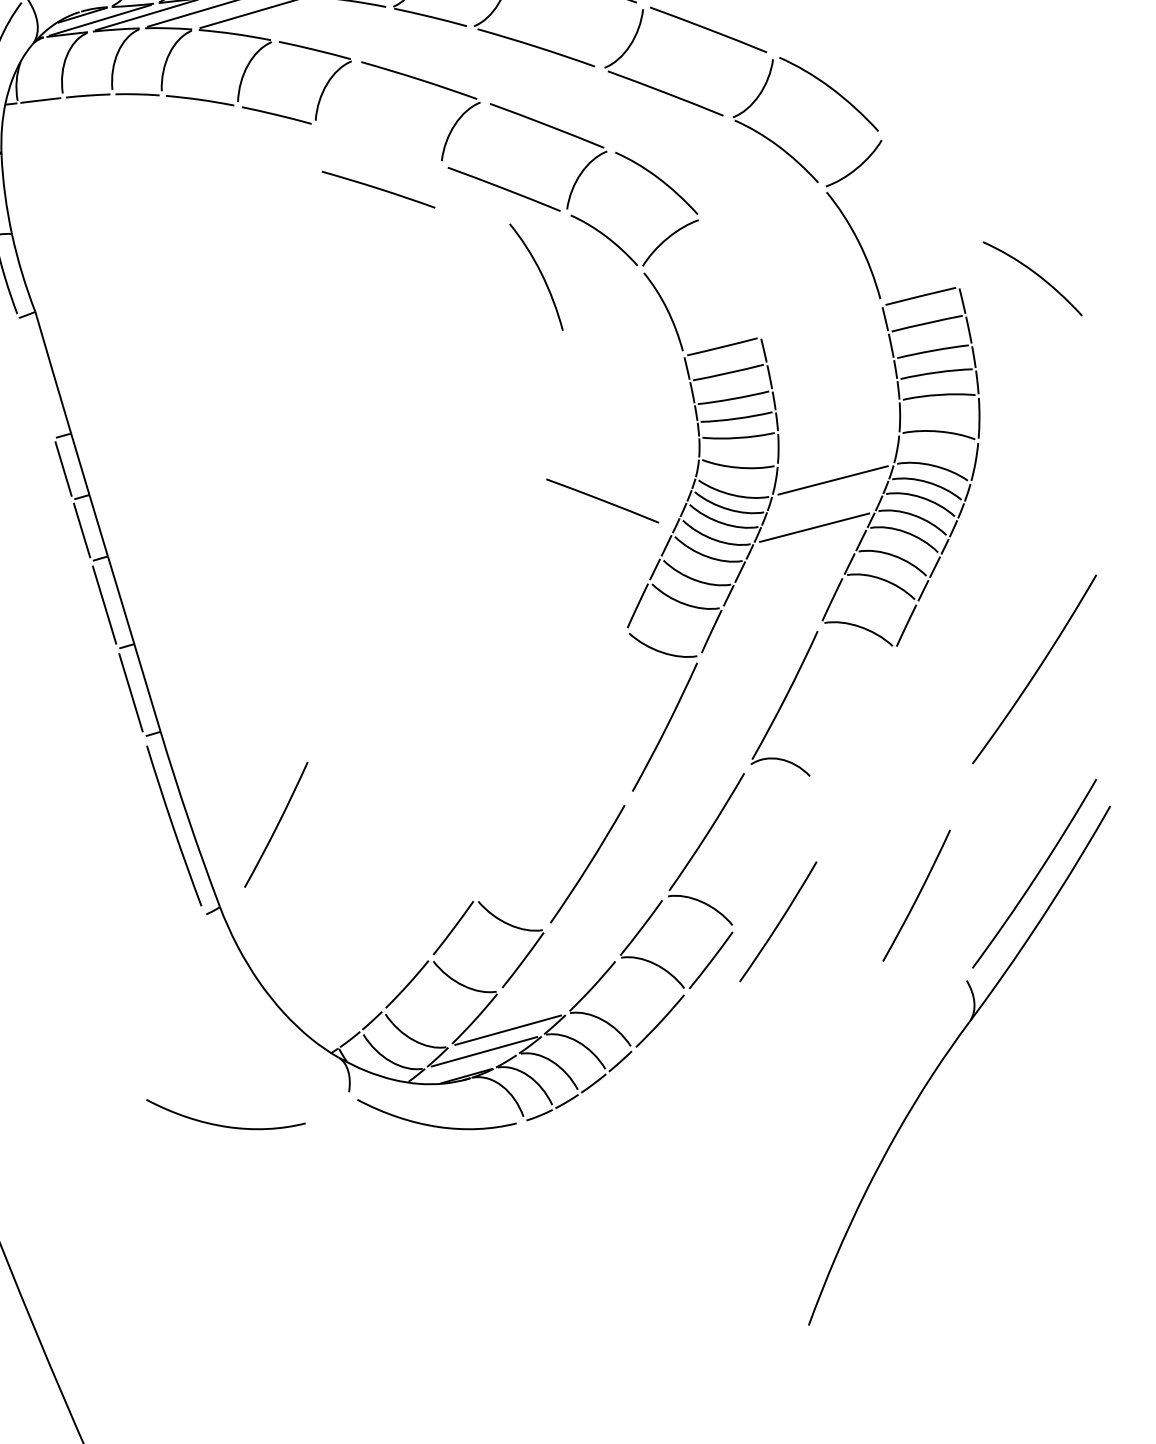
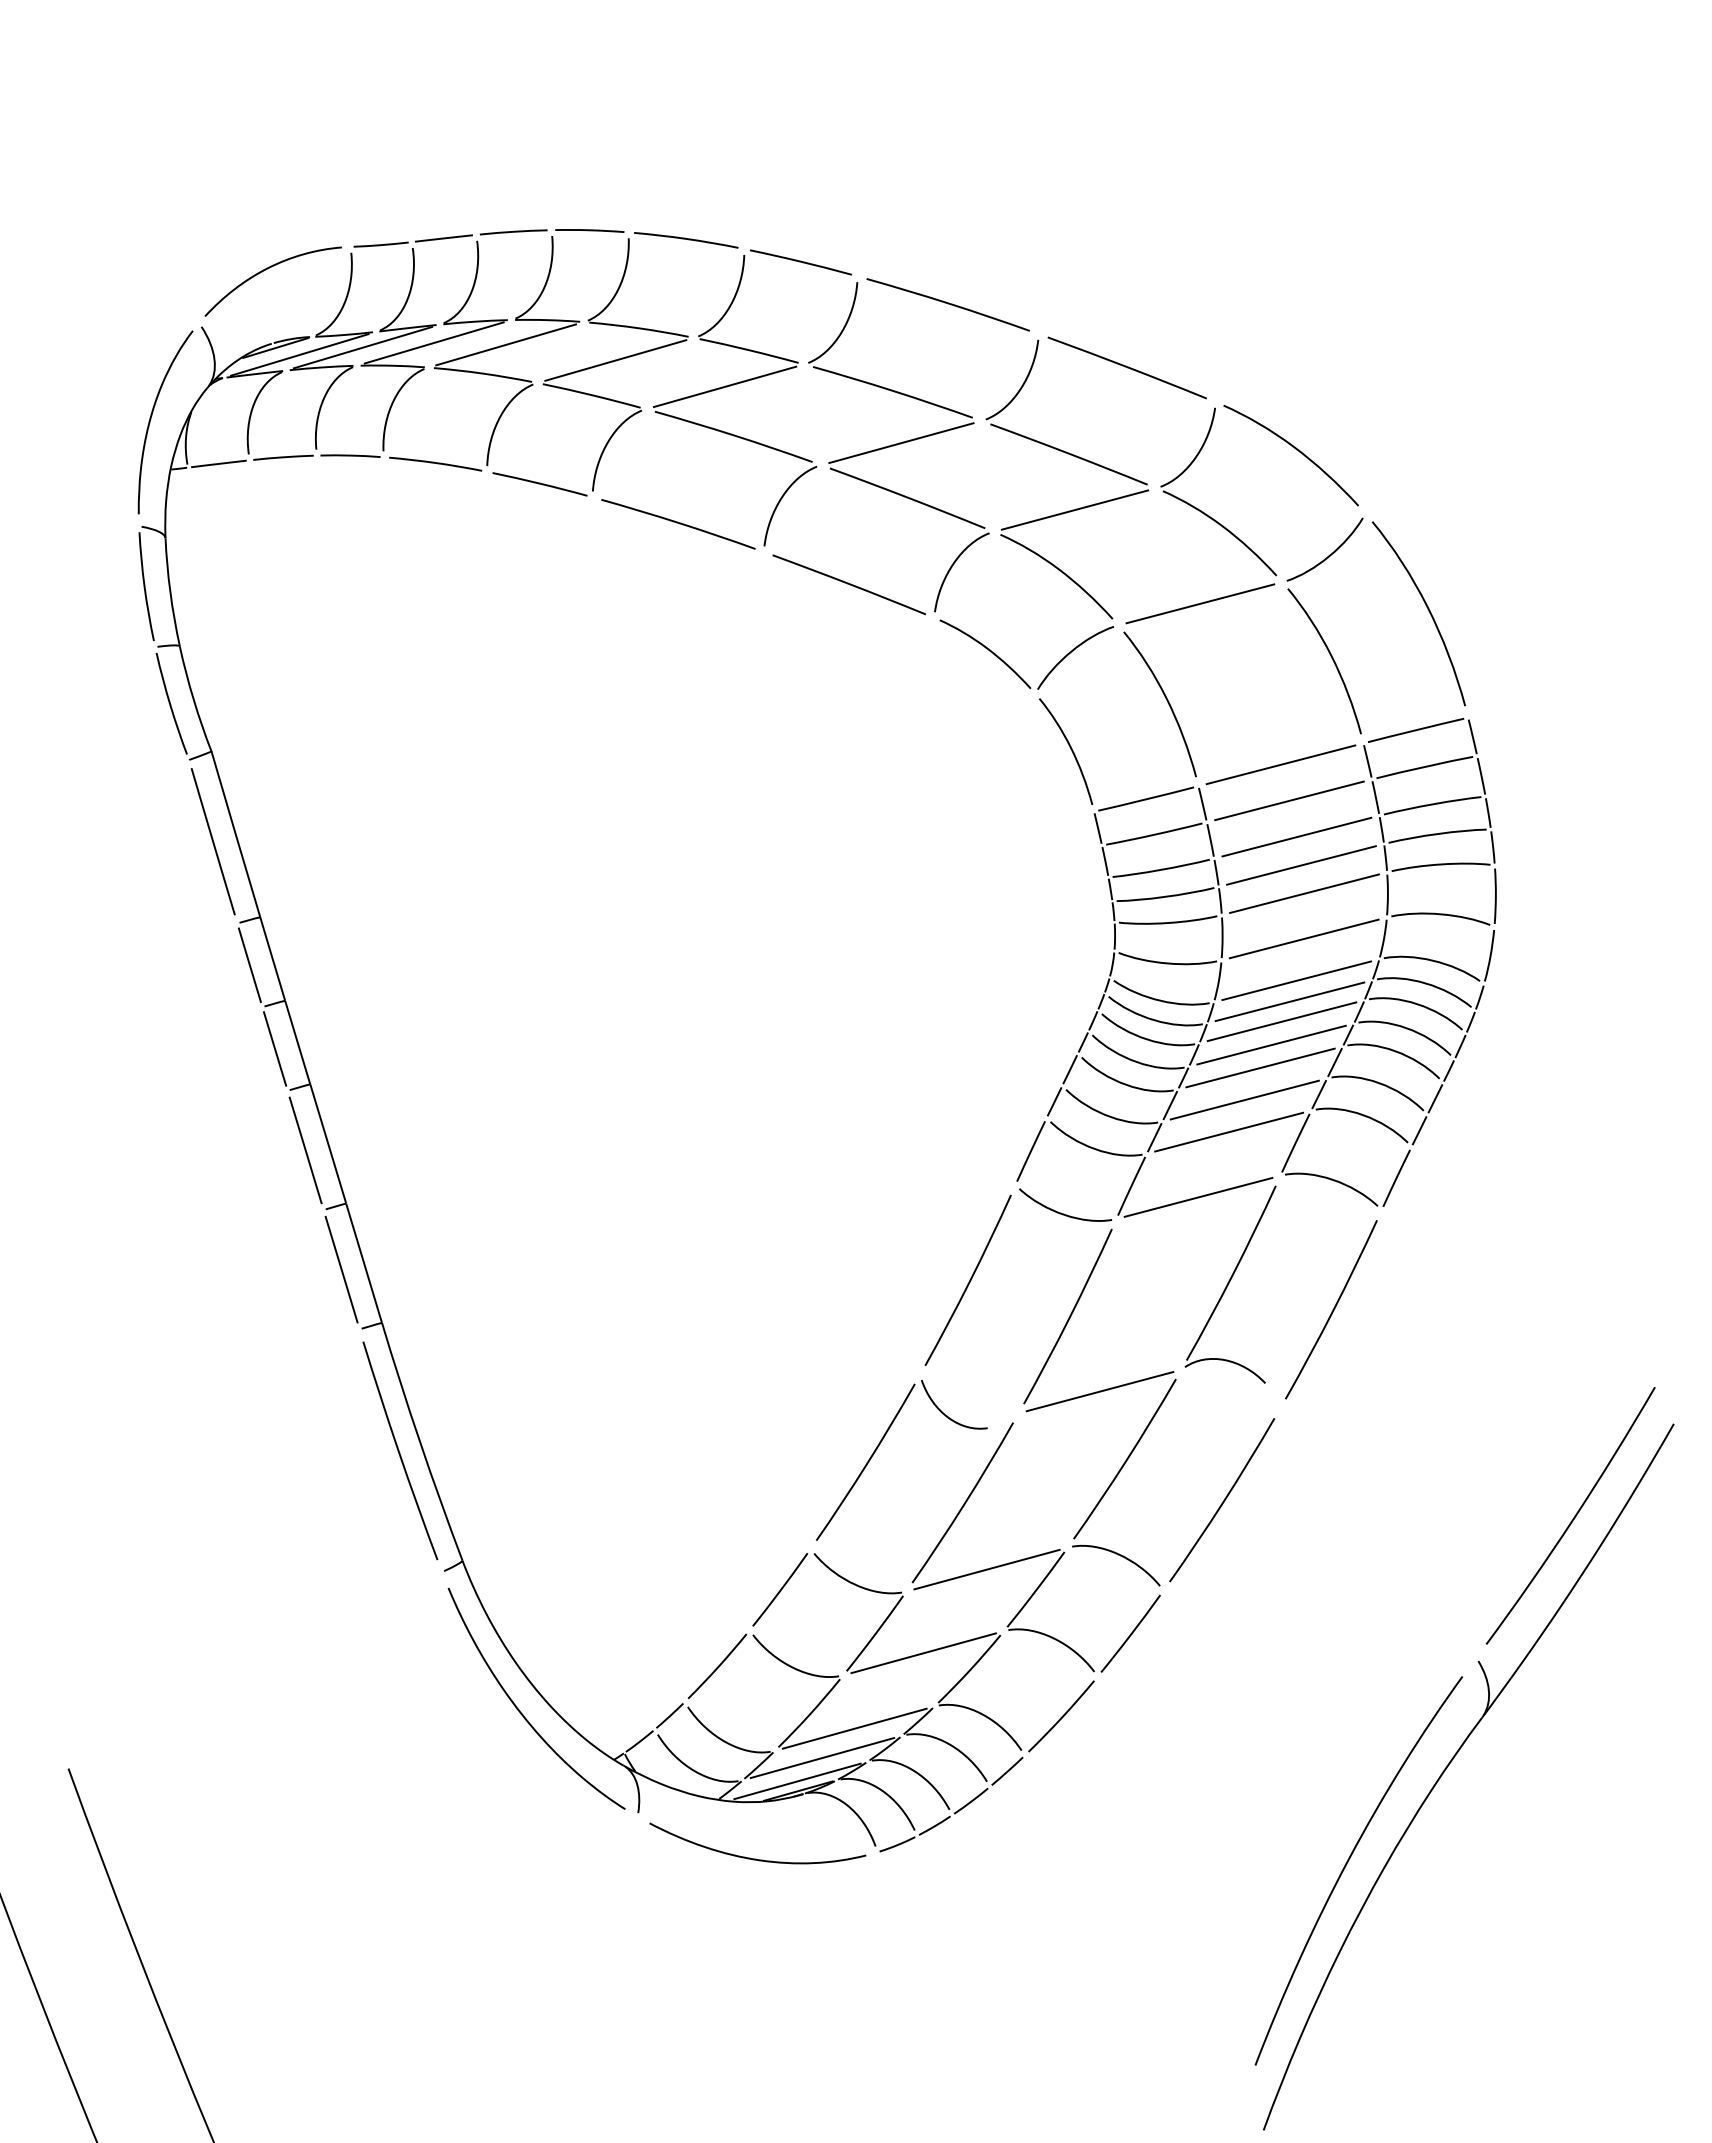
line: (332, 24) -> (615, 360), added
line: (412, 43) -> (724, 386), added
line: (542, 85) -> (901, 443), added
line: (669, 133) -> (1074, 509), added
curve: (378, 189) -> (678, 523), moved
line: (762, 203) -> (1200, 603), added
curve: (929, 207) -> (1427, 609), added
curve: (541, 274) -> (1166, 700), moved
curve: (1035, 274) -> (1572, 700), removed
line: (821, 321) -> (1280, 764), added
line: (827, 347) -> (1289, 800), added
line: (832, 374) -> (1296, 836), added
line: (36, 378) -> (212, 841), added
line: (836, 395) -> (1301, 865), added
line: (838, 416) -> (1304, 893), added
line: (838, 449) -> (1303, 938), added
line: (827, 495) -> (1289, 1001), added
line: (602, 500) -> (982, 1008), removed
line: (821, 510) -> (1281, 1021), added
line: (806, 544) -> (1260, 1067), added
line: (794, 567) -> (1244, 1099), added
line: (783, 591) -> (1229, 1131), added
line: (760, 638) -> (1198, 1196), added
curve: (1036, 670) -> (1573, 1239), removed
line: (688, 782) -> (1099, 1391), added
part: (526, 822) -> (879, 1446), added
curve: (277, 824) -> (969, 1279), moved
curve: (917, 895) -> (1332, 1309), moved
line: (605, 913) -> (986, 1569), added
curve: (779, 922) -> (1223, 1500), moved
line: (558, 974) -> (923, 1653), added
curve: (262, 1016) -> (520, 1710), added
line: (466, 1069) -> (797, 1781), added
curve: (225, 1125) -> (469, 1858), removed
curve: (870, 1130) -> (1347, 1864), added

